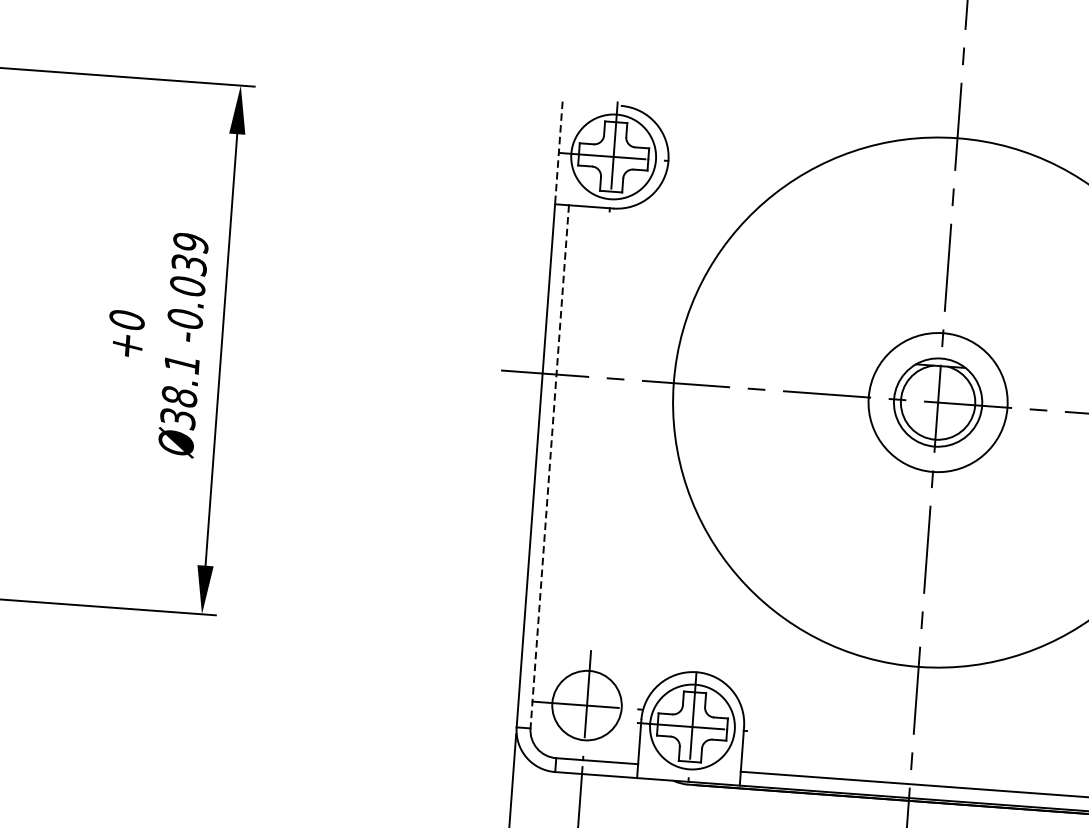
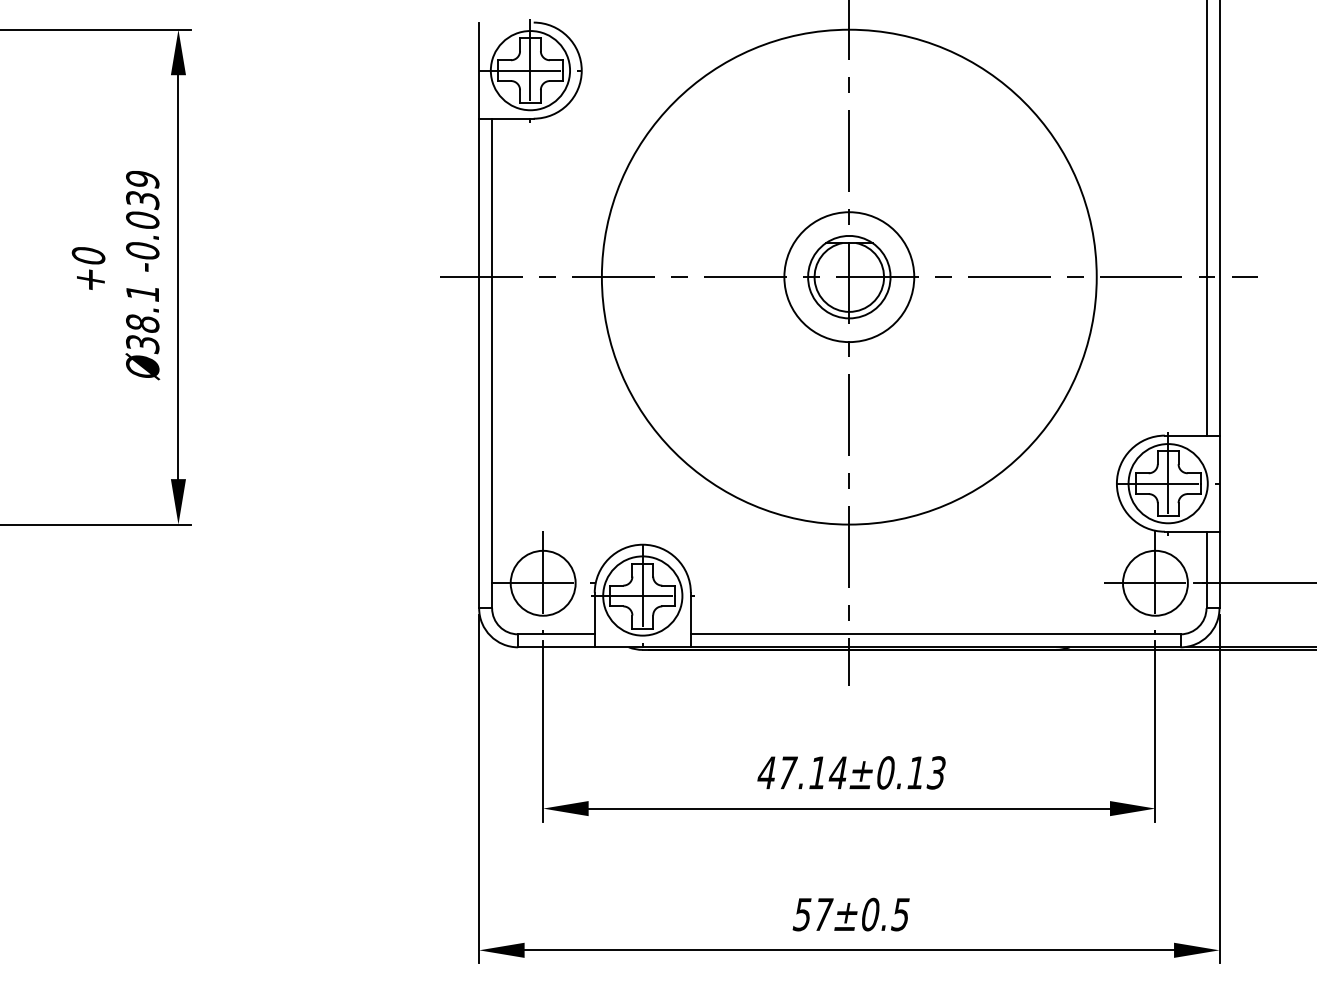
line: (559, 153) -> (479, 71), dashed -> solid
line: (550, 466) -> (492, 363), dashed -> solid

